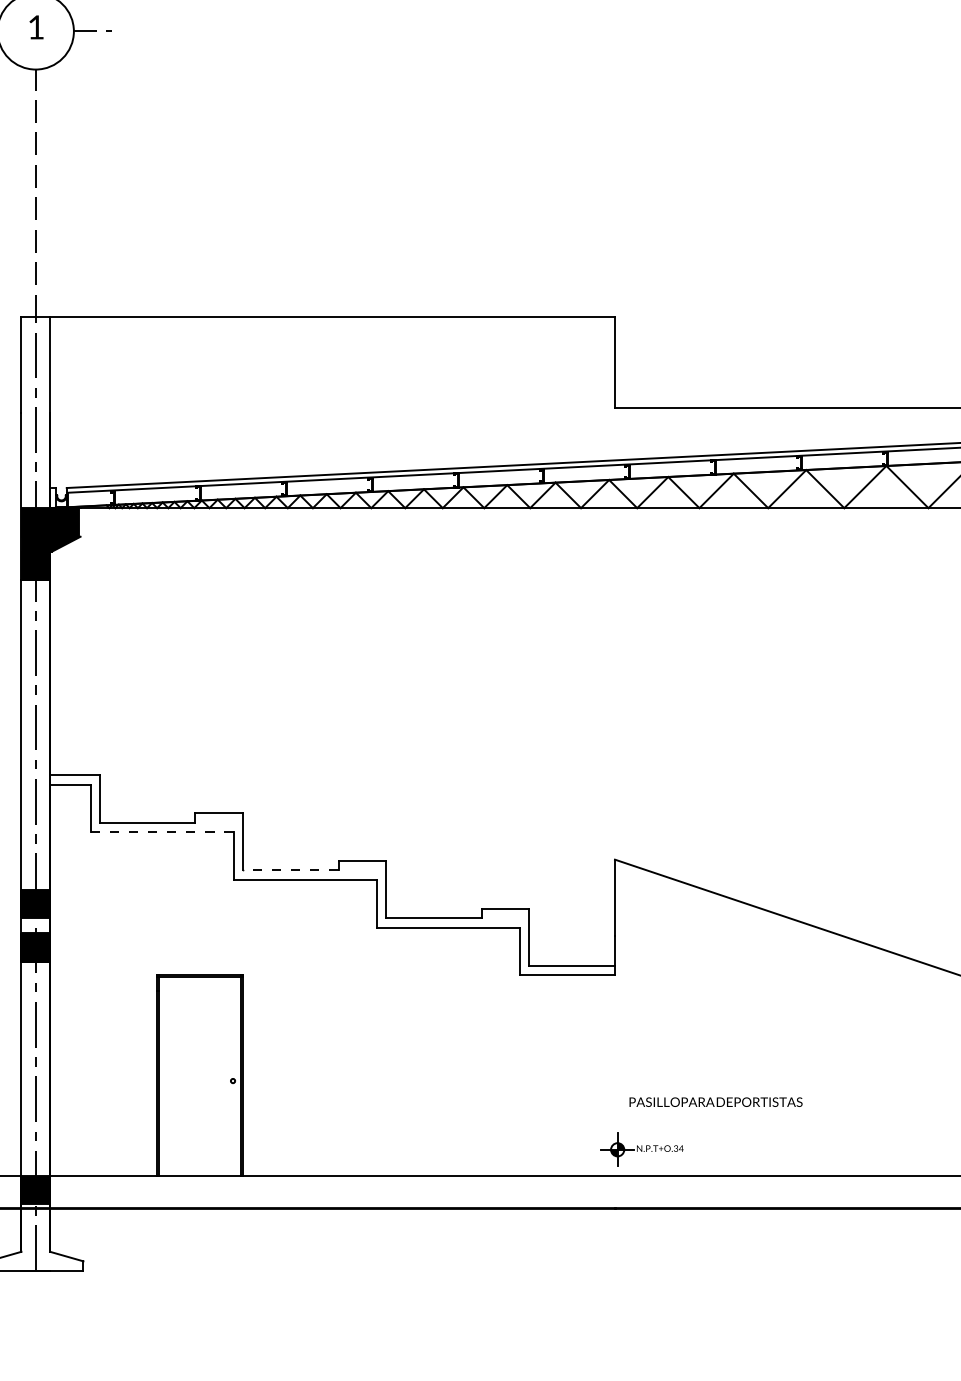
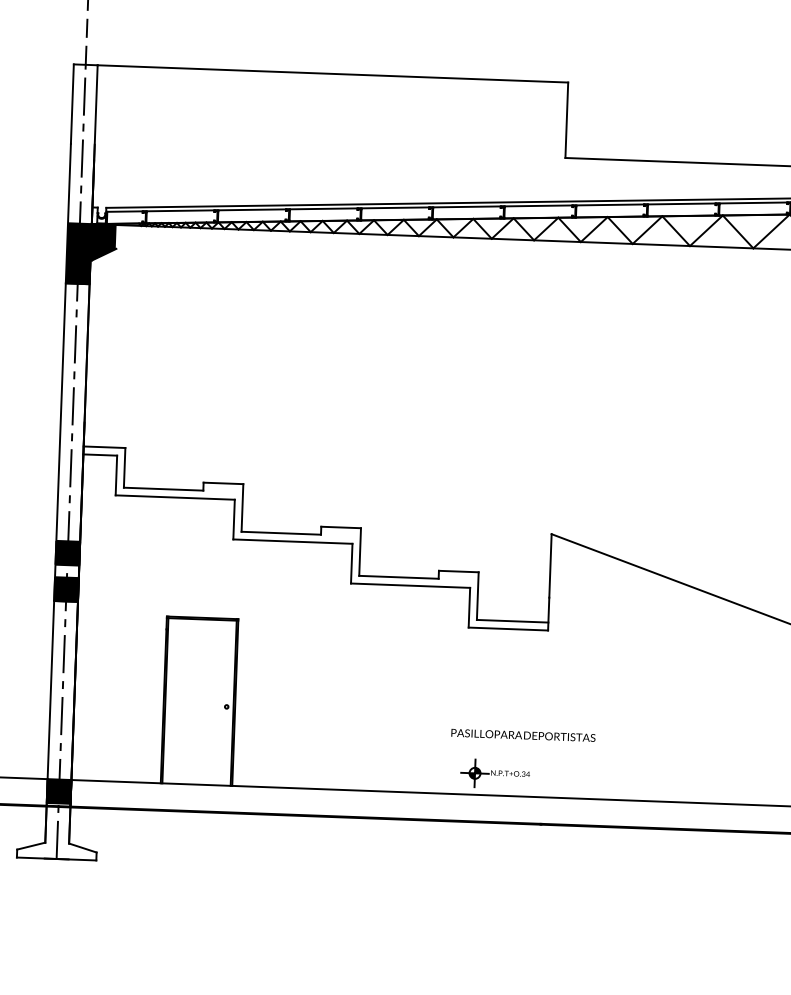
line: (162, 832) -> (175, 497), dashed -> solid
line: (290, 870) -> (281, 533), dashed -> solid
text: (715, 1101) -> (523, 734), moved
part: (641, 1149) -> (494, 773), moved

